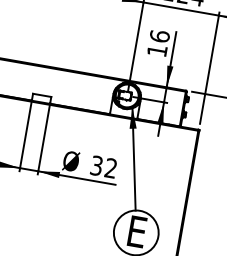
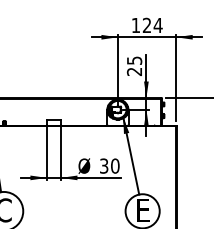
text: (158, 43) -> (134, 66), 16 -> 25
text: (111, 167) -> (115, 165), 32 -> 30

